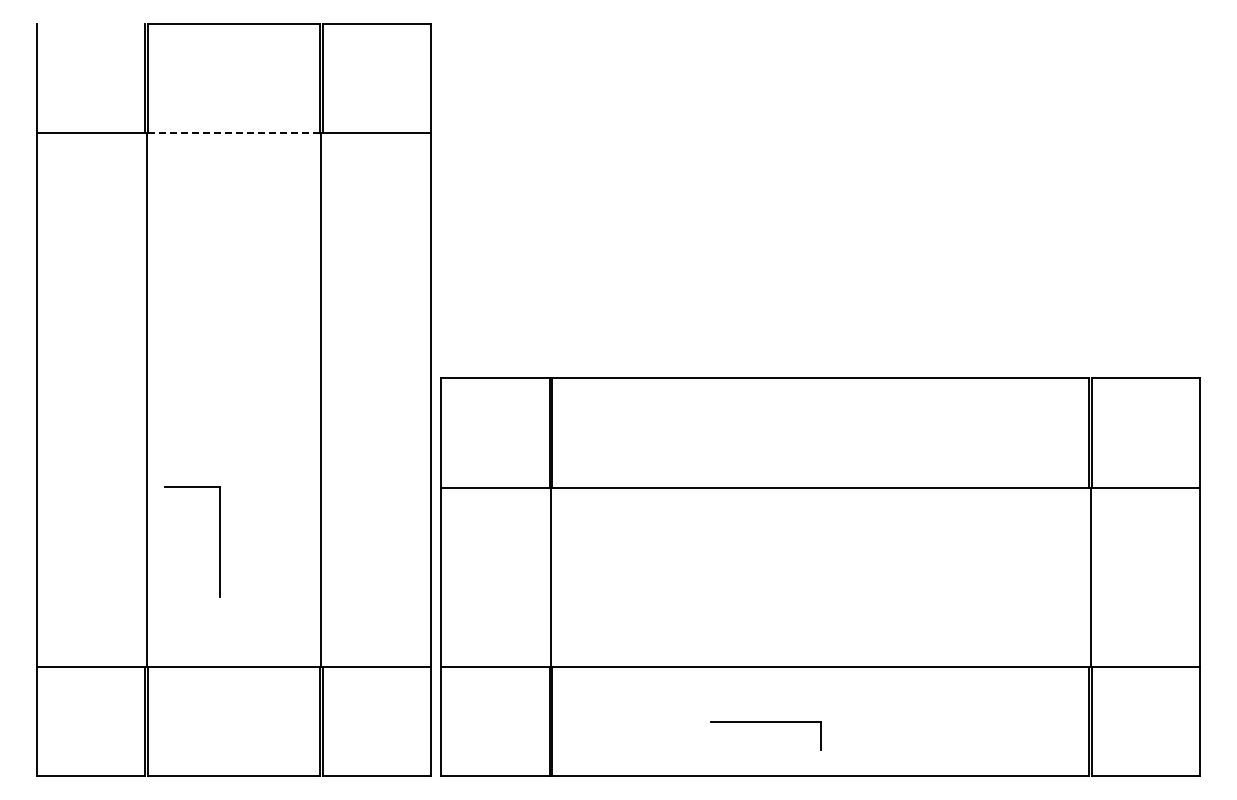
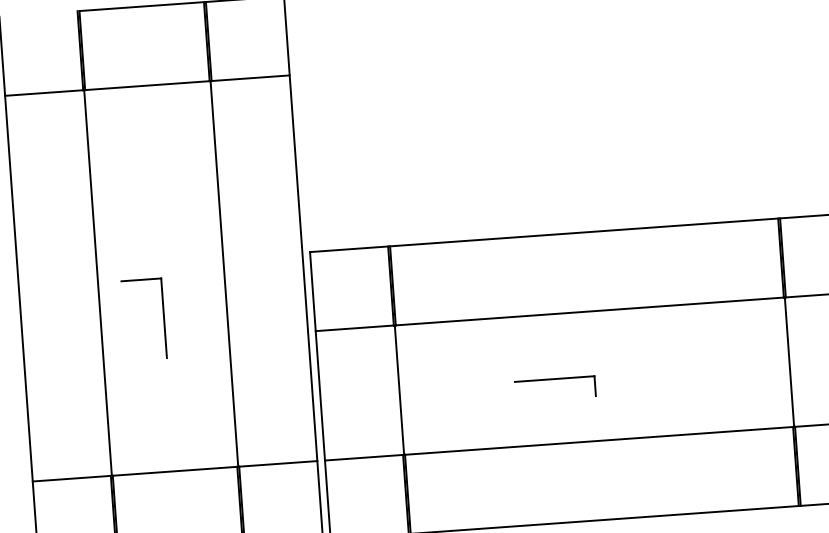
line: (234, 133) -> (147, 85), dashed -> solid
part: (219, 541) -> (163, 317), moved
part: (765, 722) -> (554, 379), moved

